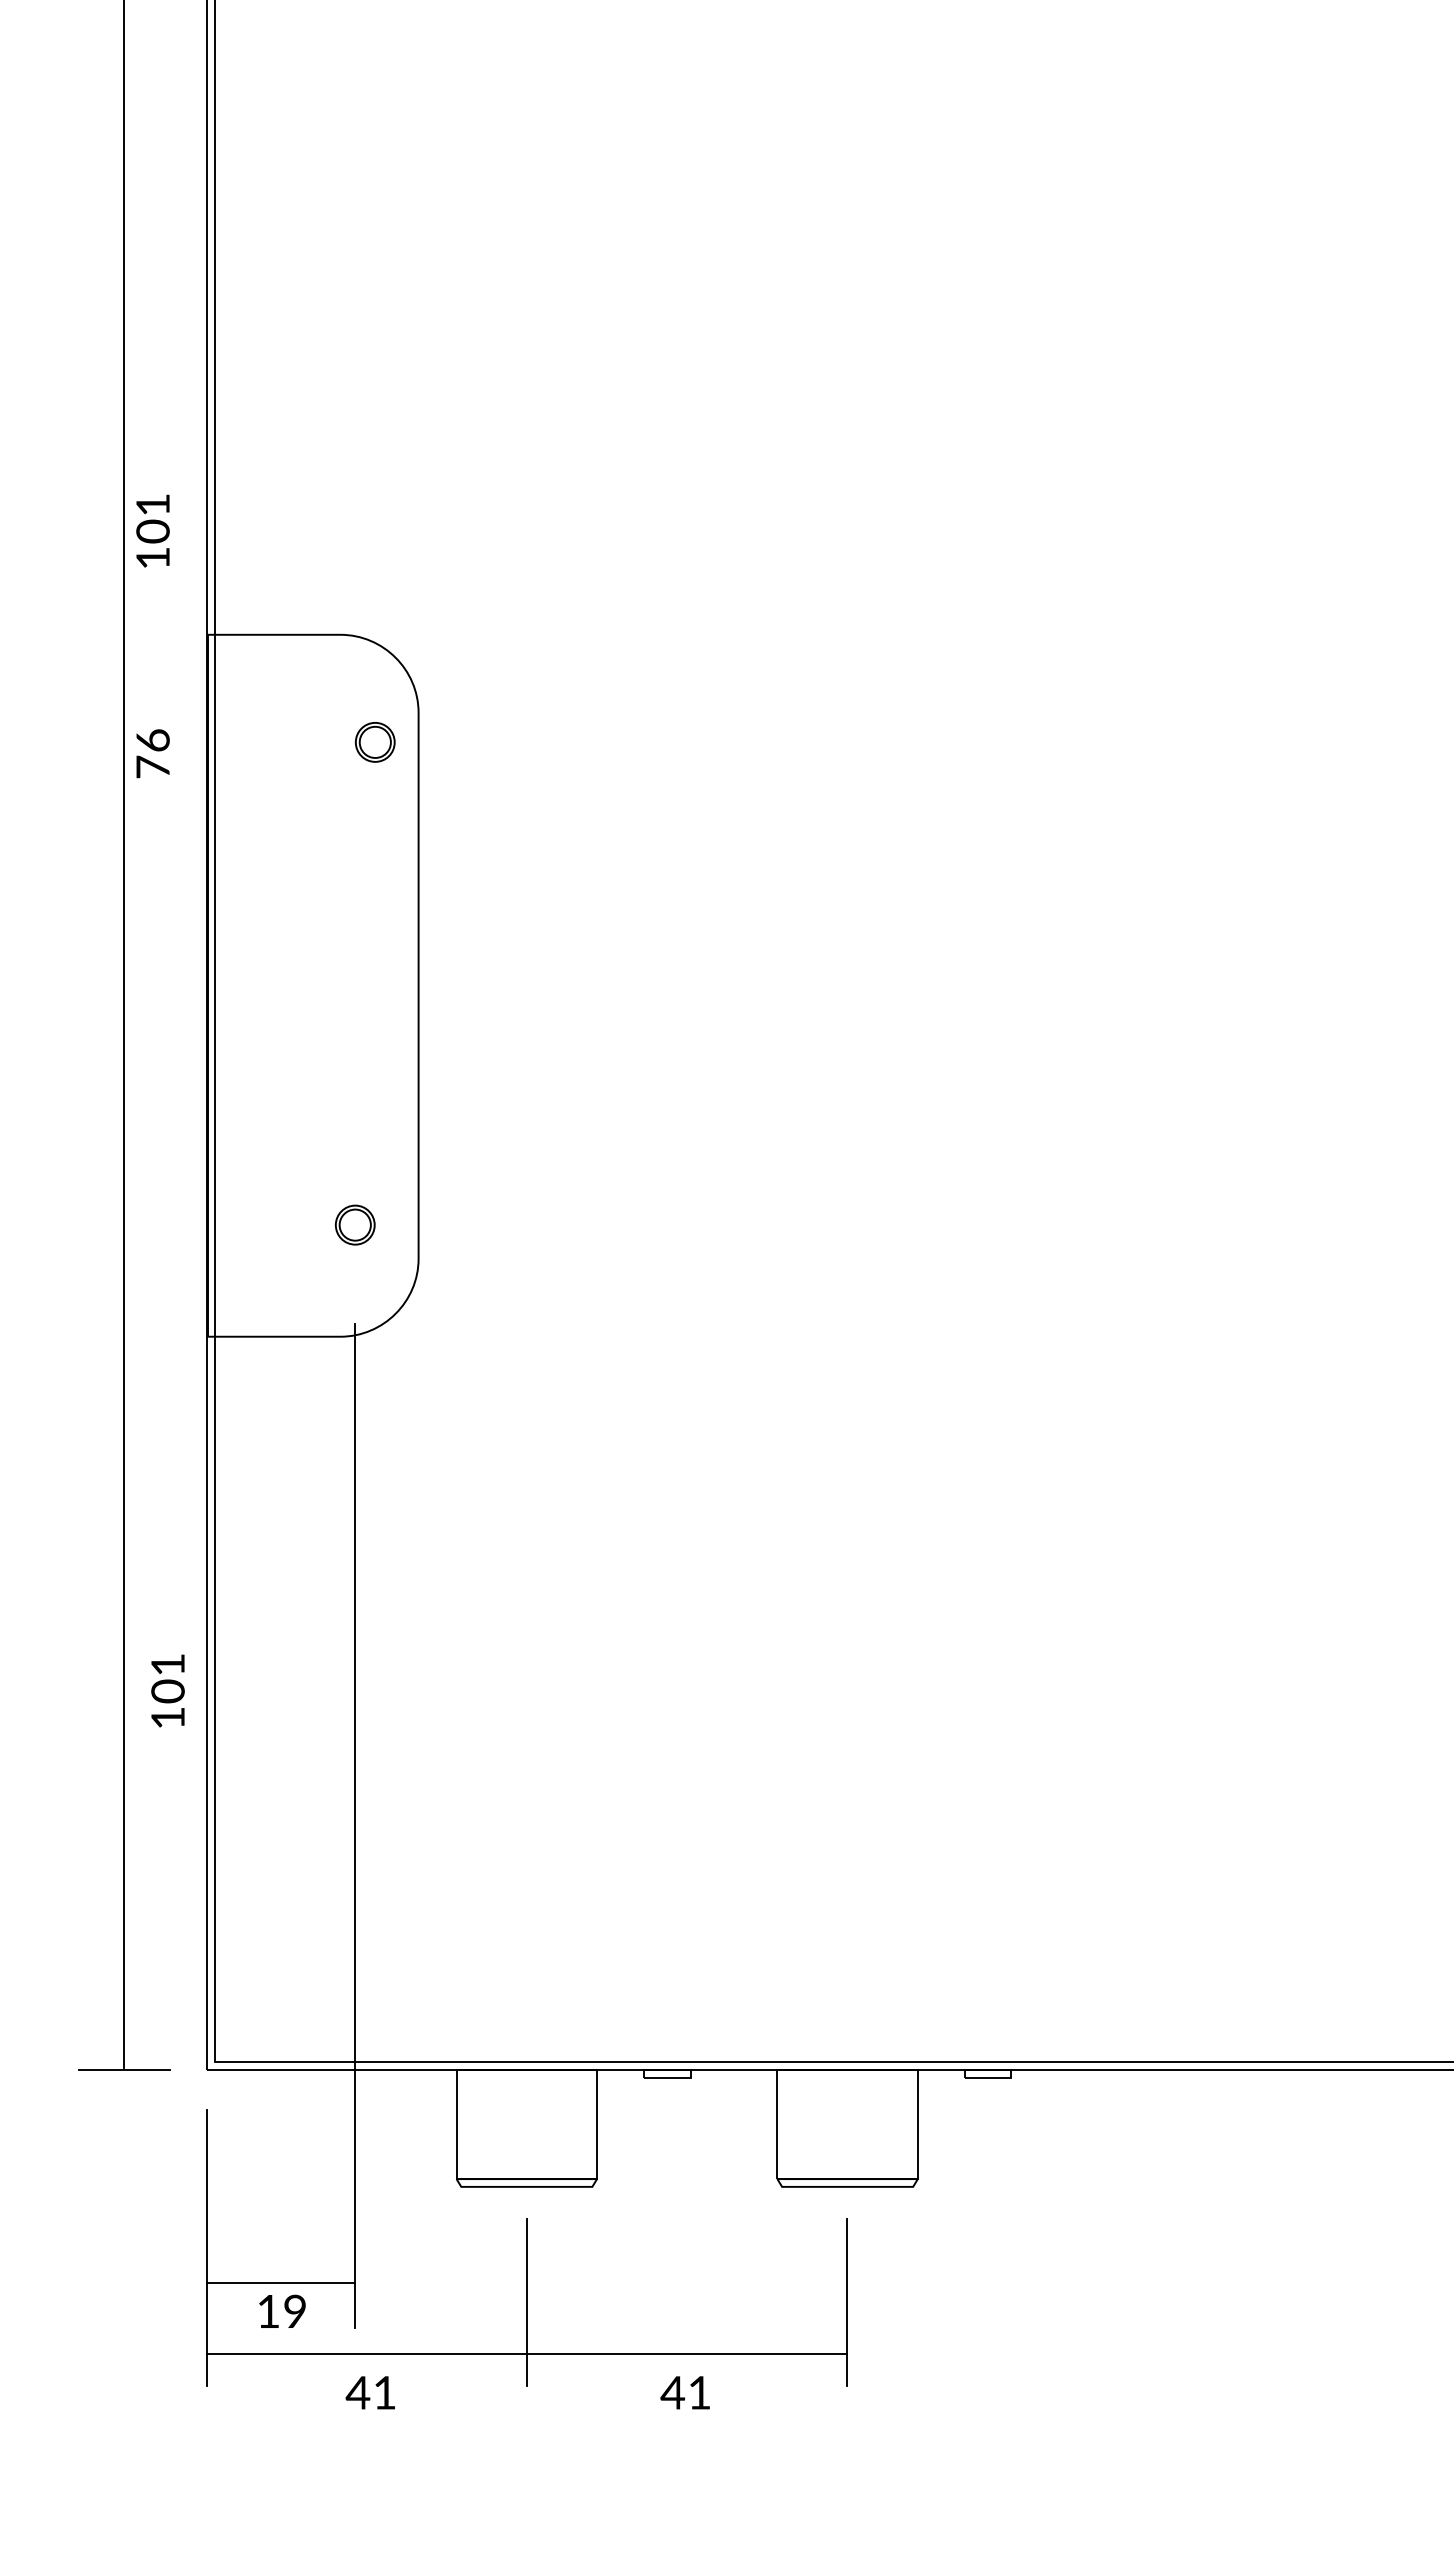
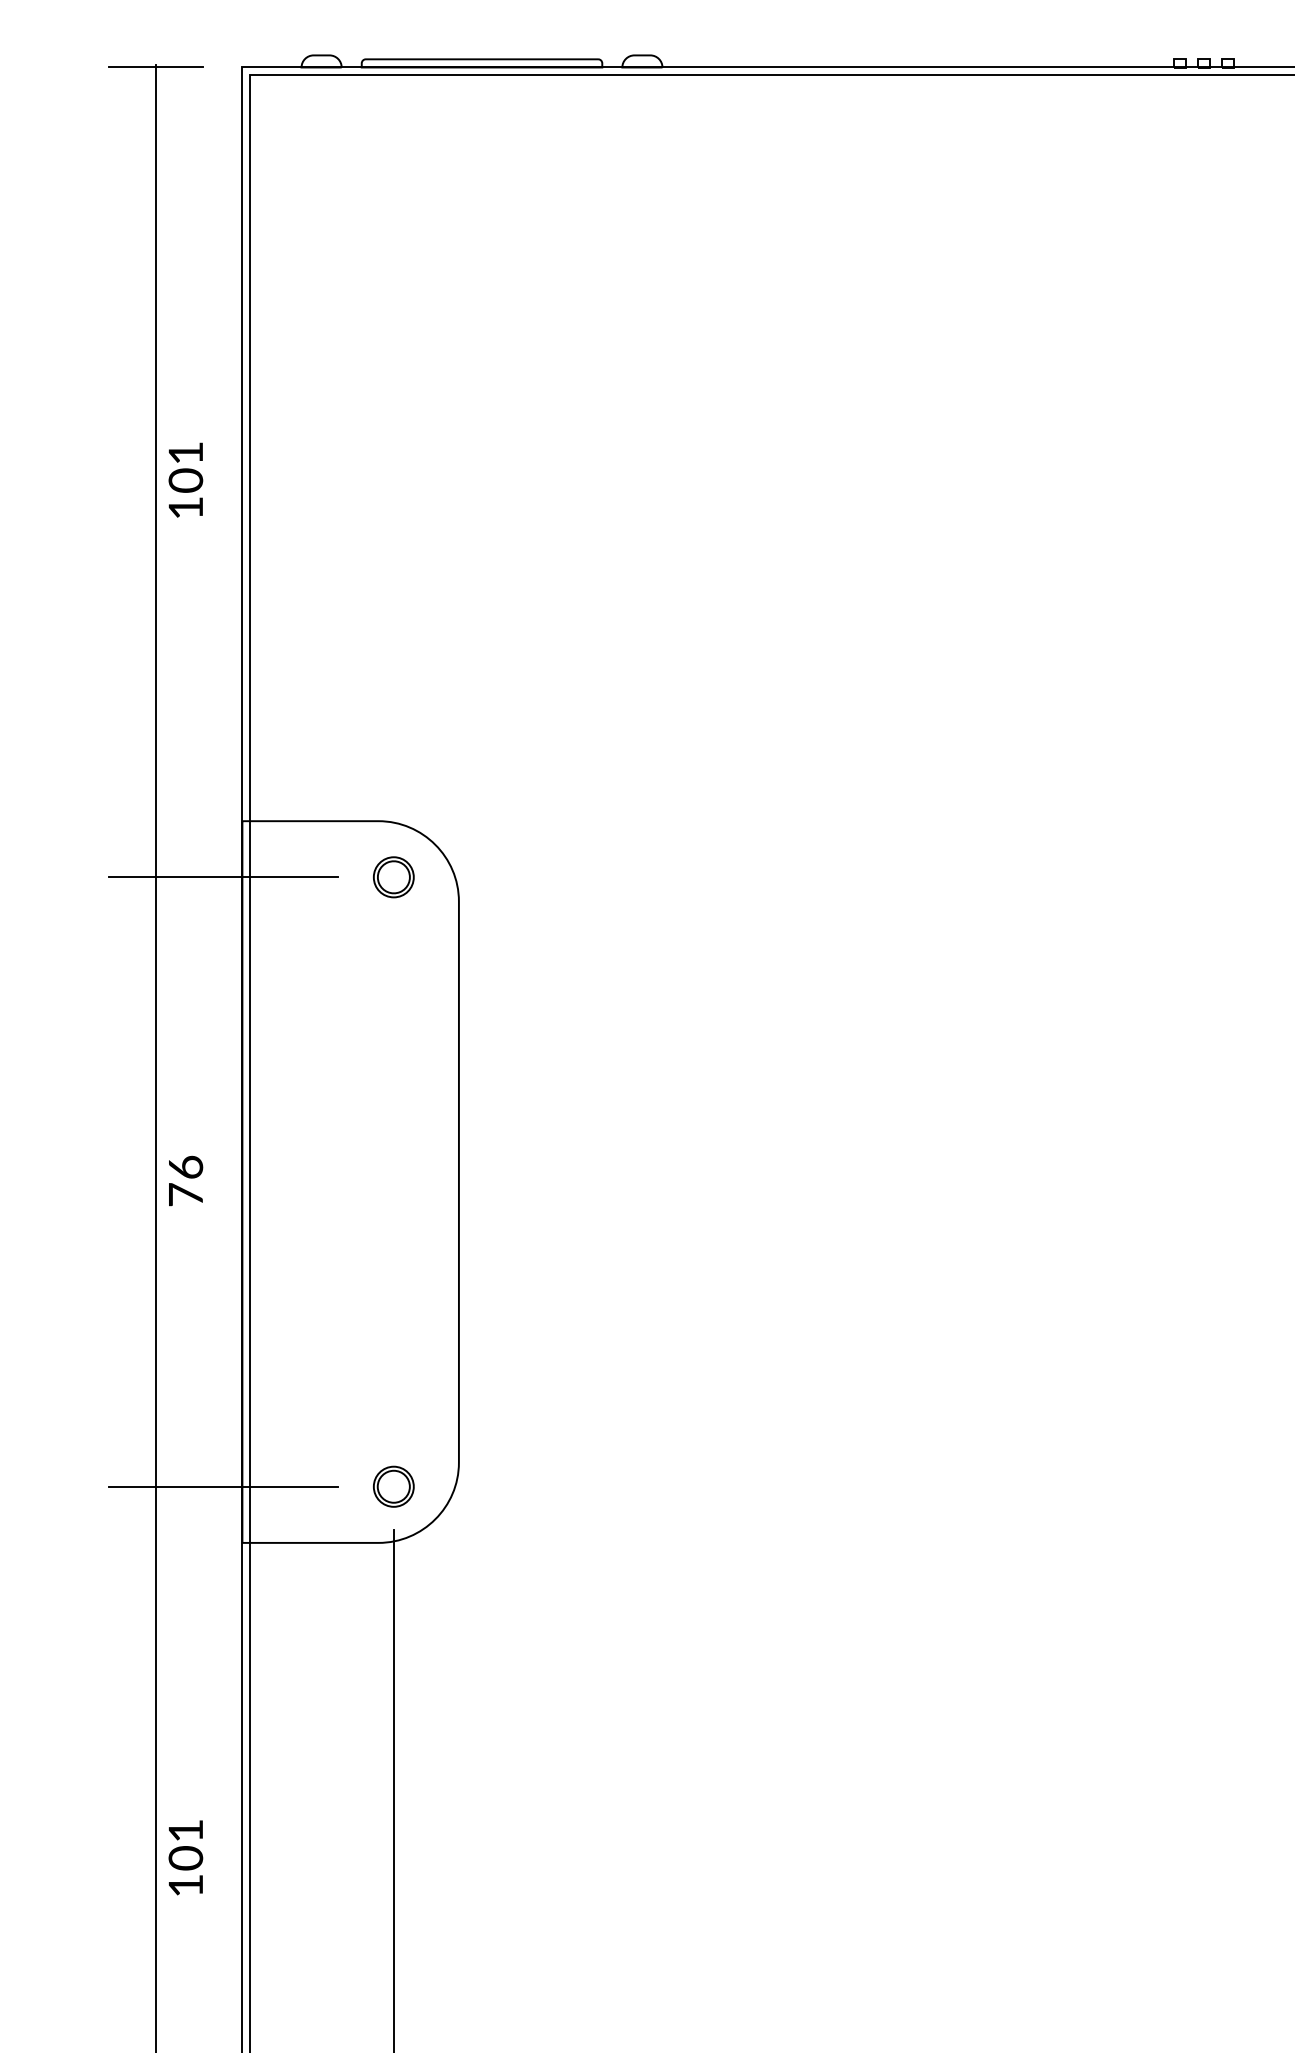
text: (152, 530) -> (185, 479), moved
line: (189, 689) -> (223, 877), added
part: (375, 742) -> (394, 877), moved
text: (152, 753) -> (185, 1180), moved
part: (355, 1224) -> (394, 1486), moved
line: (189, 1282) -> (223, 1487), added
text: (167, 1690) -> (185, 1857), moved

